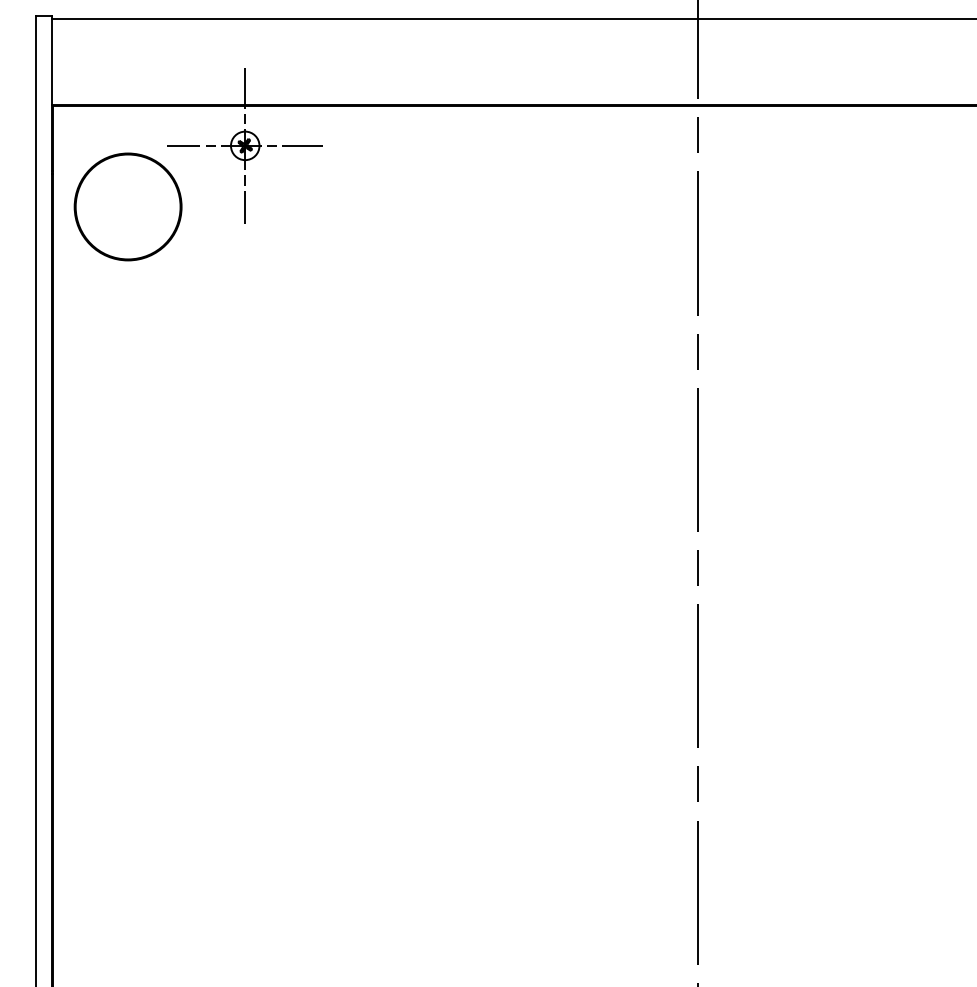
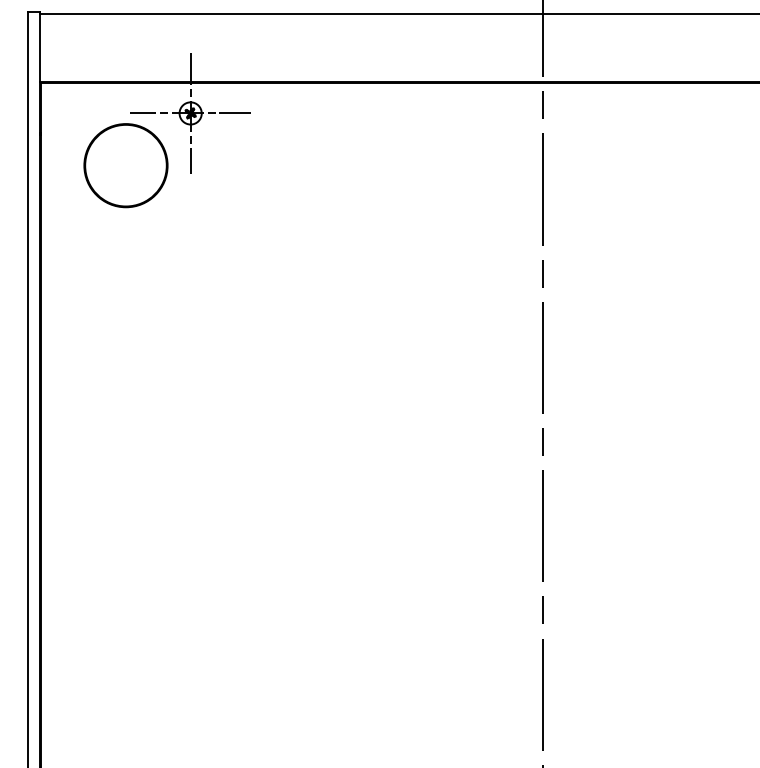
part: (127, 206) -> (125, 165), moved

